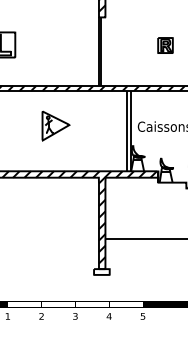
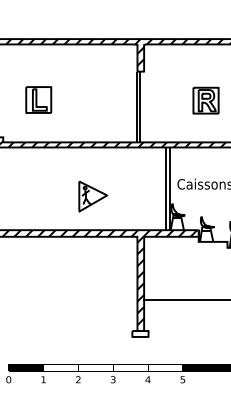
part: (165, 45) -> (205, 100), size x1.67
part: (56, 125) -> (93, 196), moved

